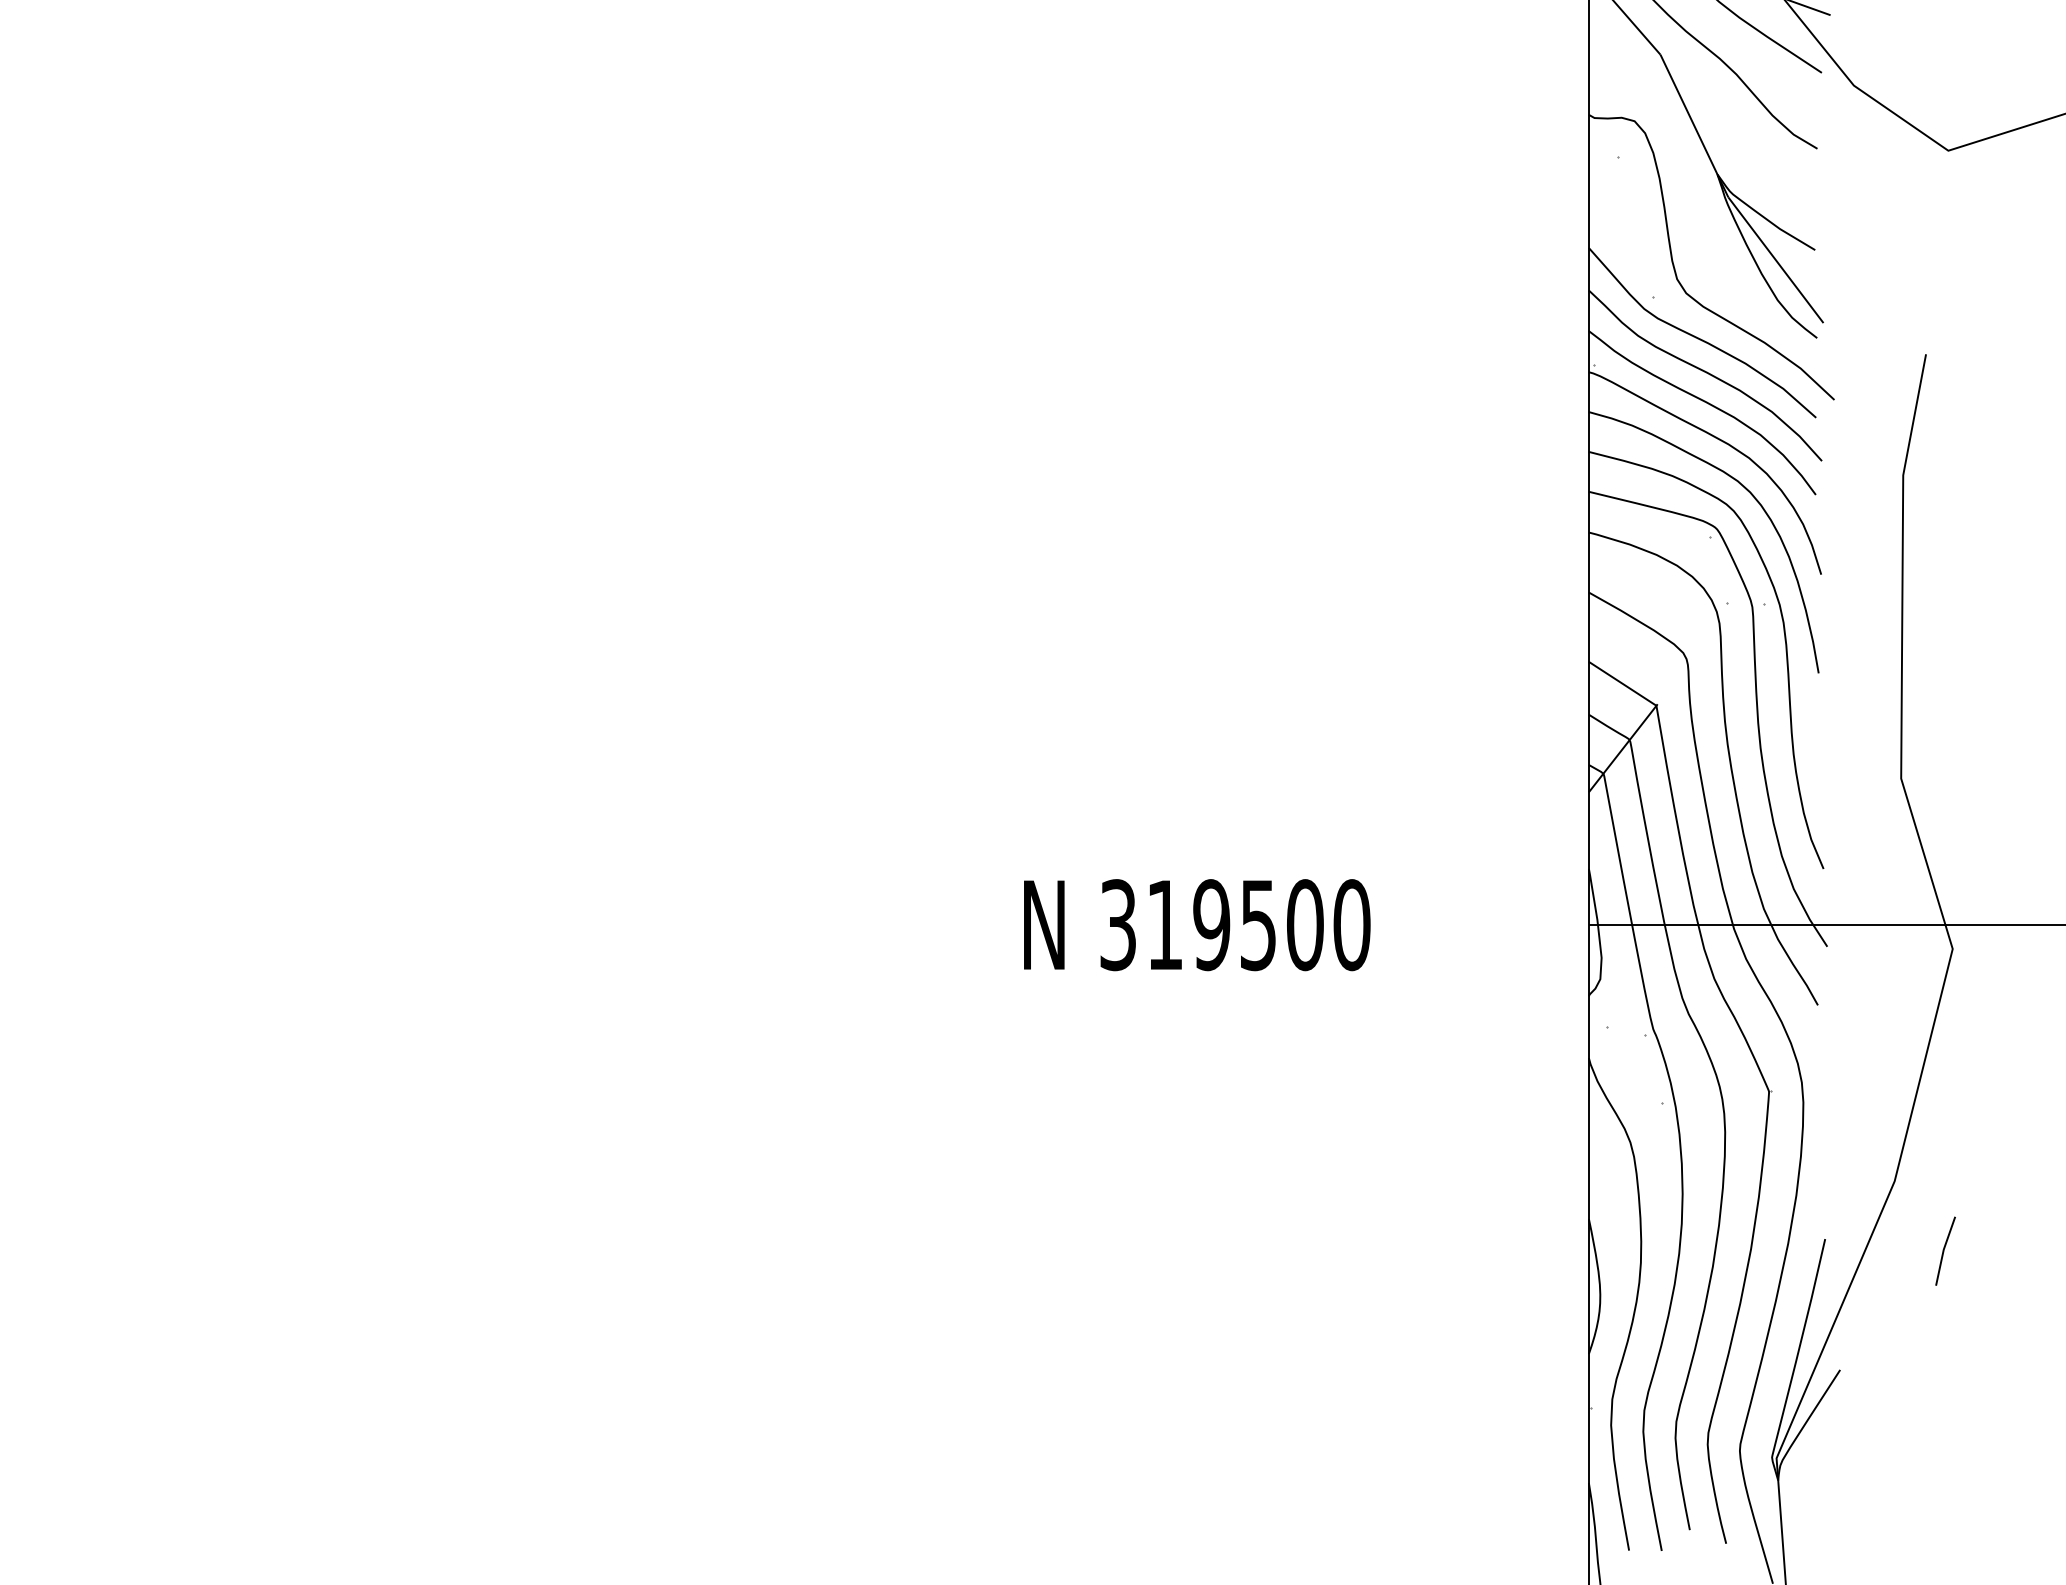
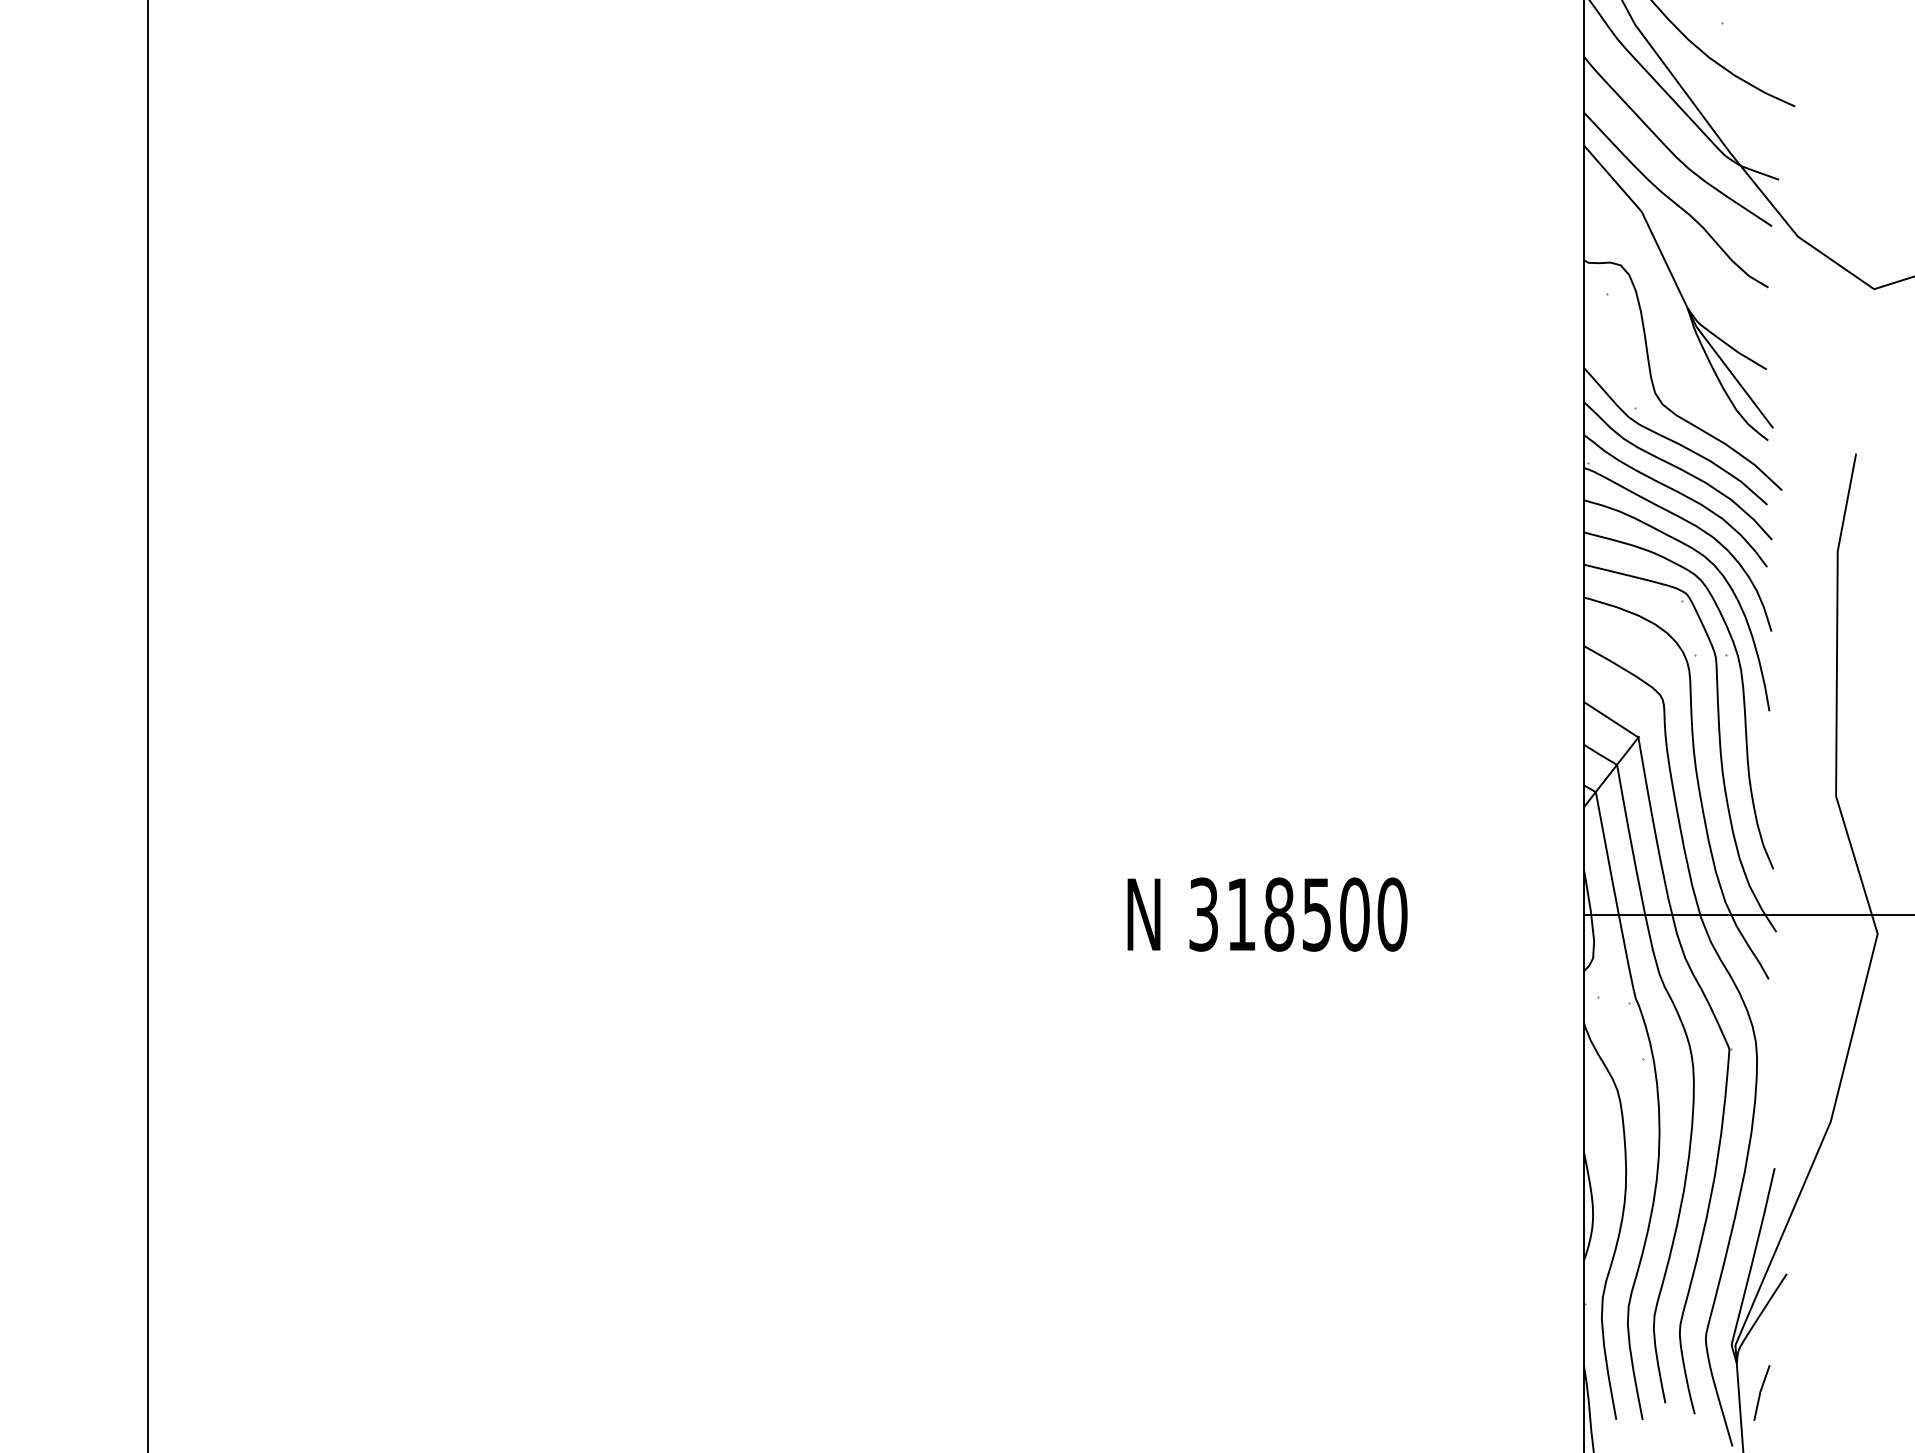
text: (1212, 924) -> (1279, 914), 319500 -> 318500
line: (1945, 1250) -> (1761, 1392), moved

